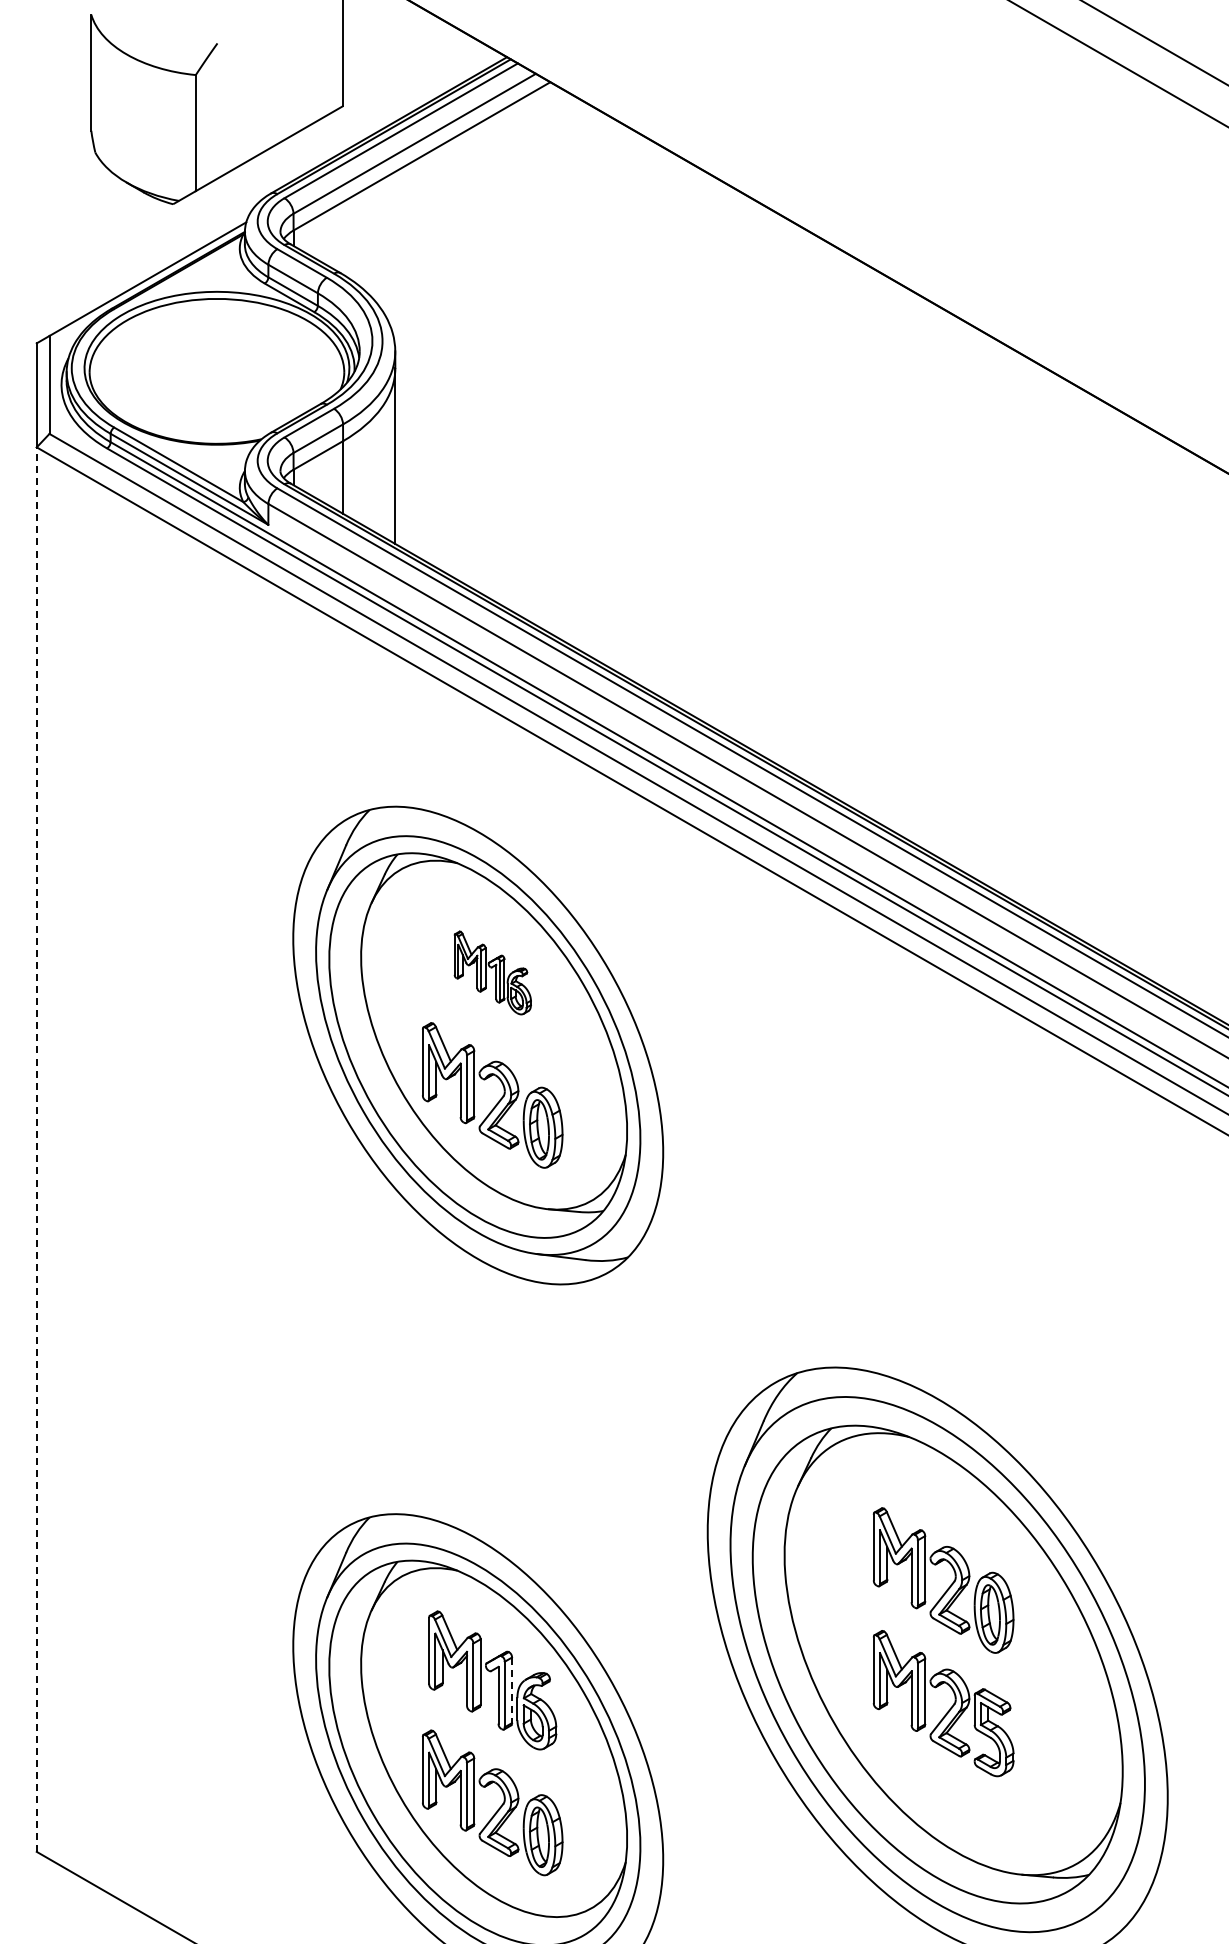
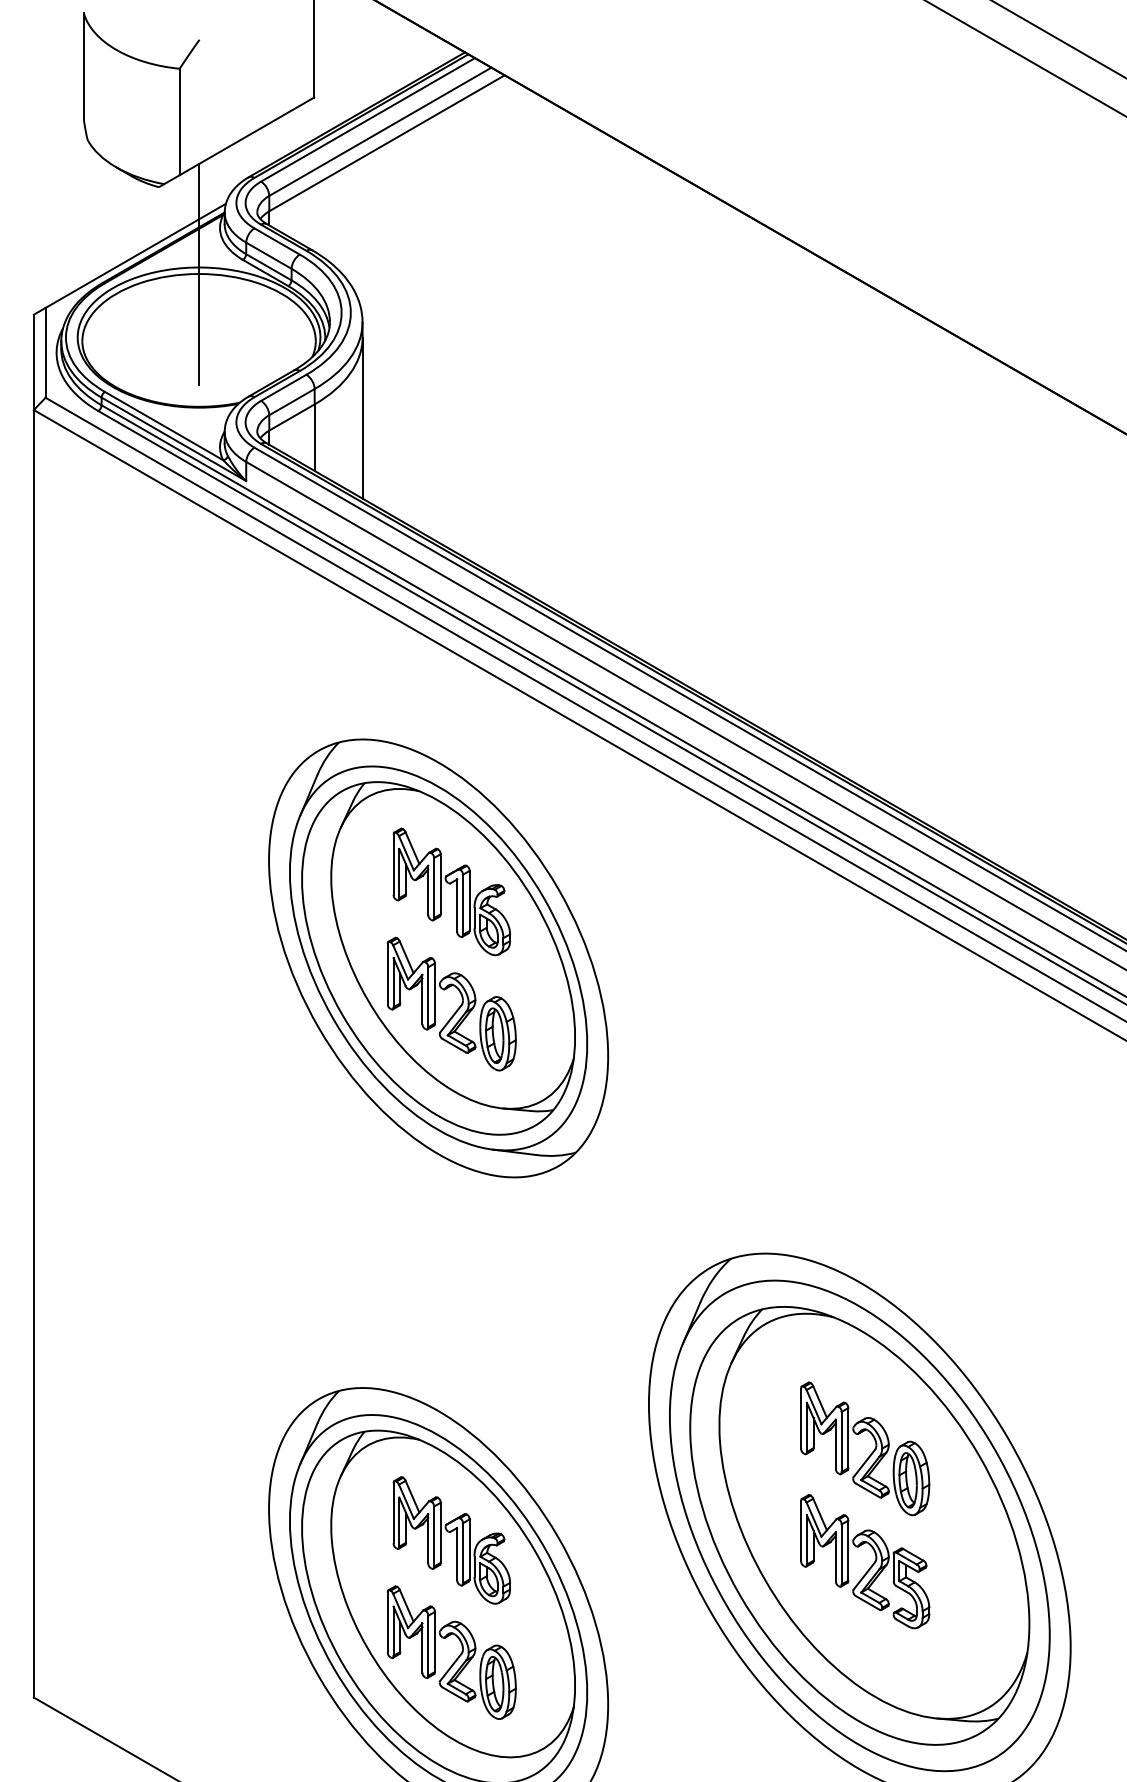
line: (216, 299) -> (198, 274), added
part: (492, 972) -> (451, 891), size x1.67
line: (36, 1149) -> (33, 1053), dashed -> solid
line: (512, 1690) -> (469, 1549), dashed -> solid

